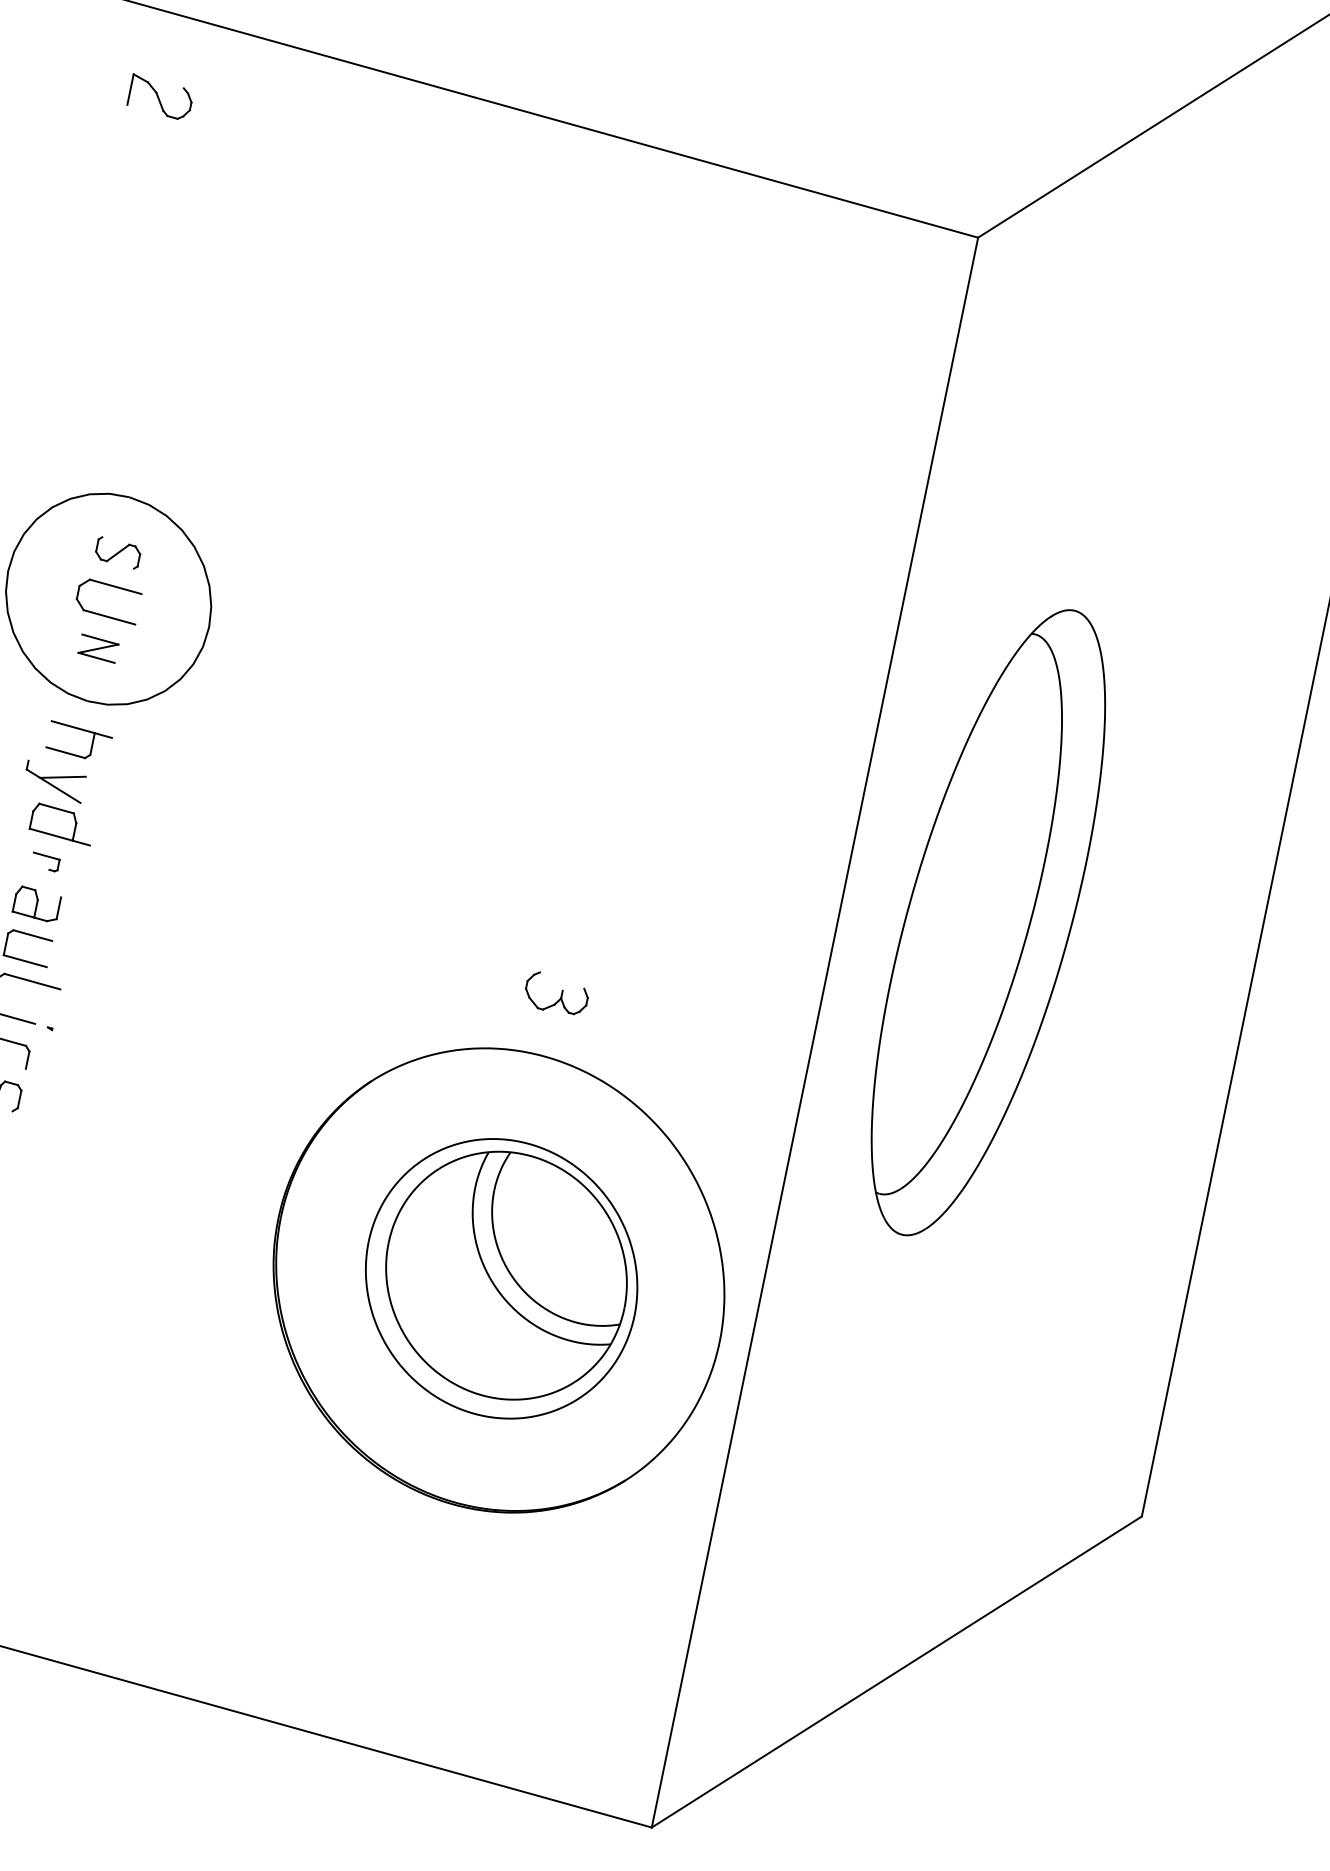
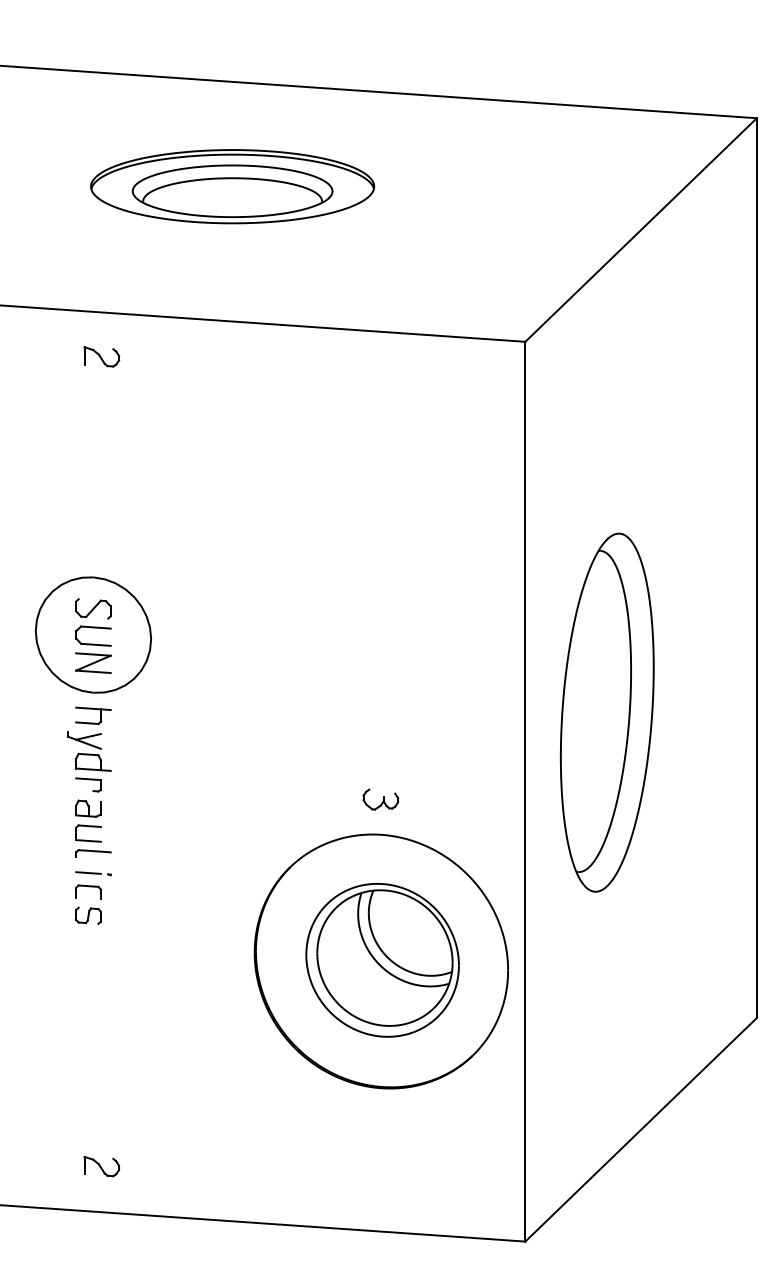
part: (160, 96) -> (101, 356), moved
part: (118, 552) -> (93, 608), size x1.43
part: (98, 647) -> (93, 662), size x1.67
part: (45, 861) -> (88, 784), size x1.67

